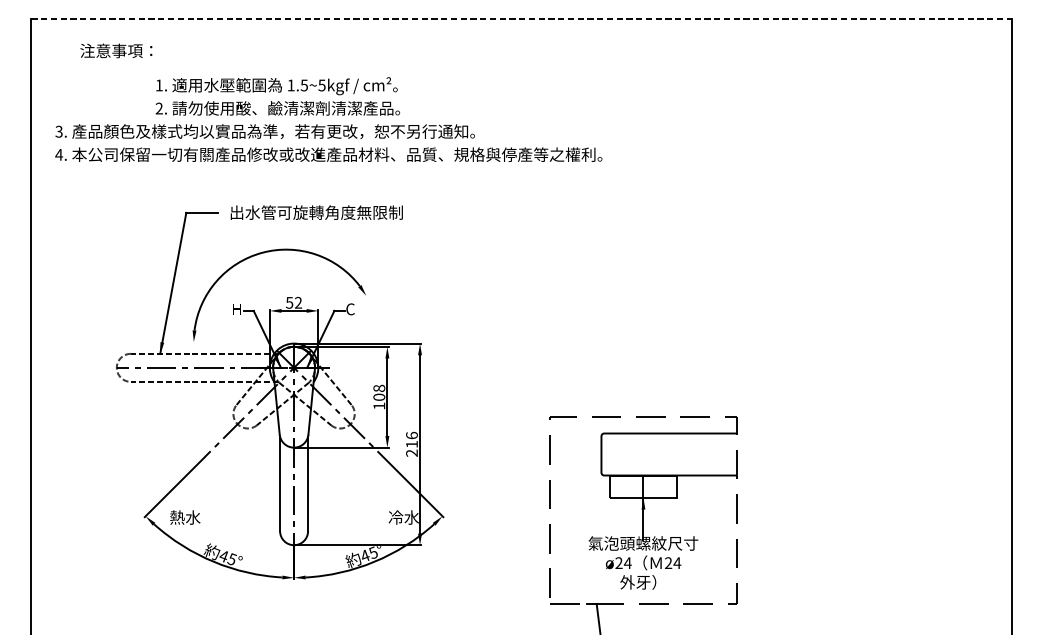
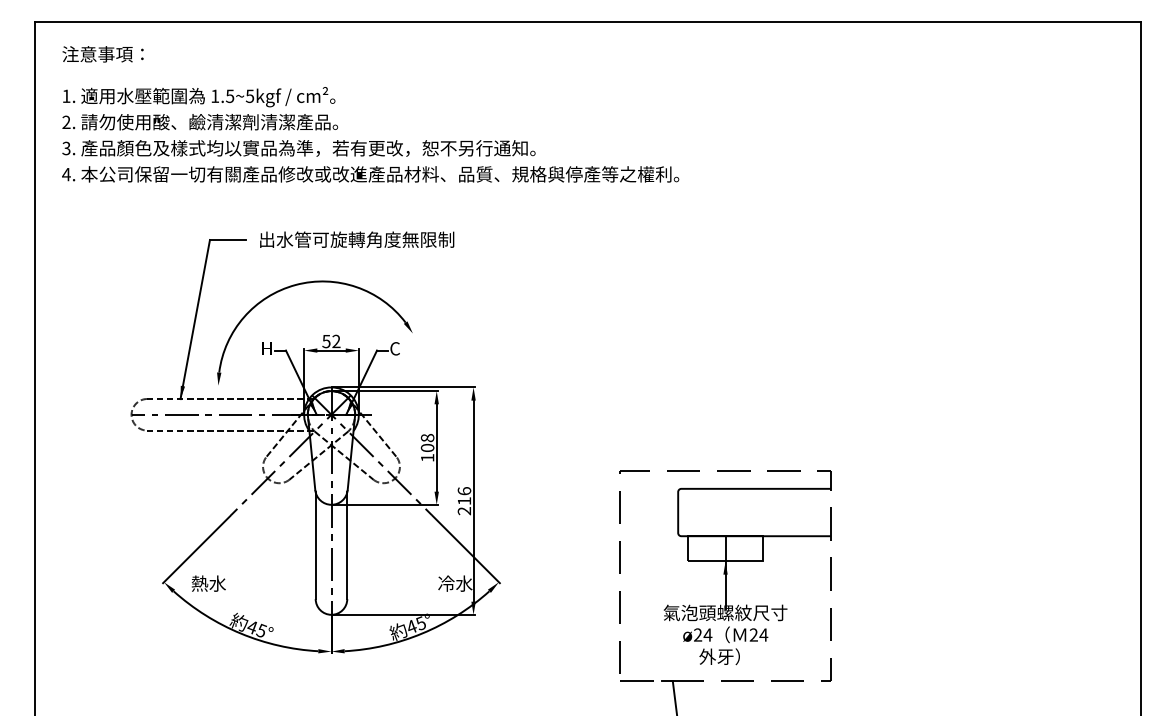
line: (521, 19) -> (587, 21), dashed -> solid
text: (115, 51) -> (102, 54), moved
text: (278, 96) -> (200, 108), moved

